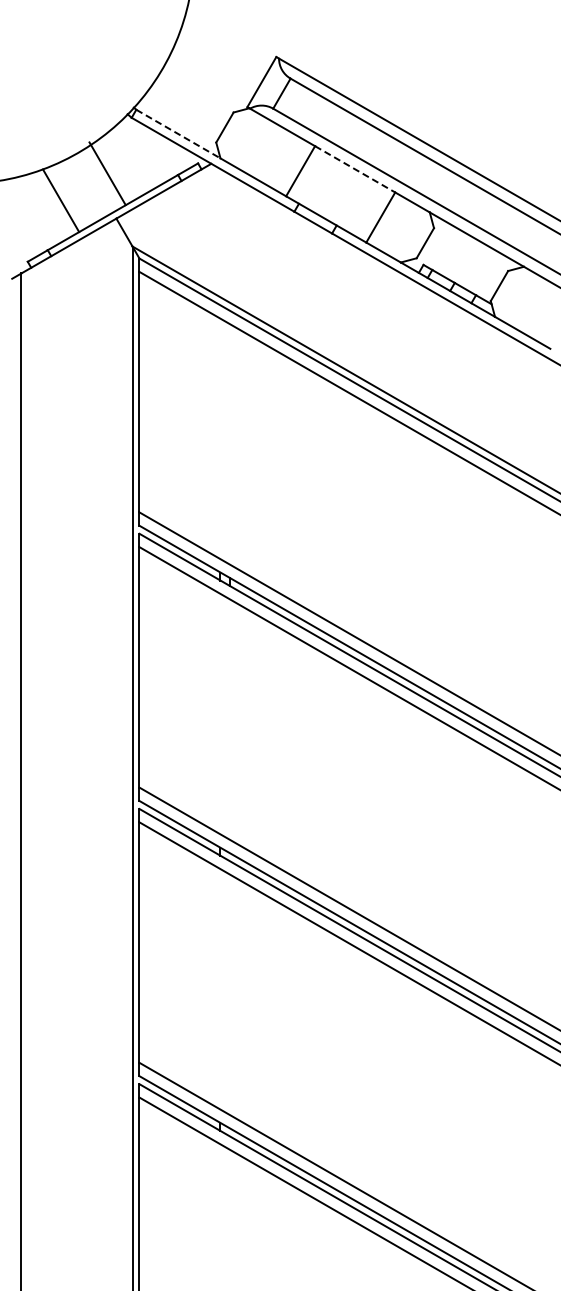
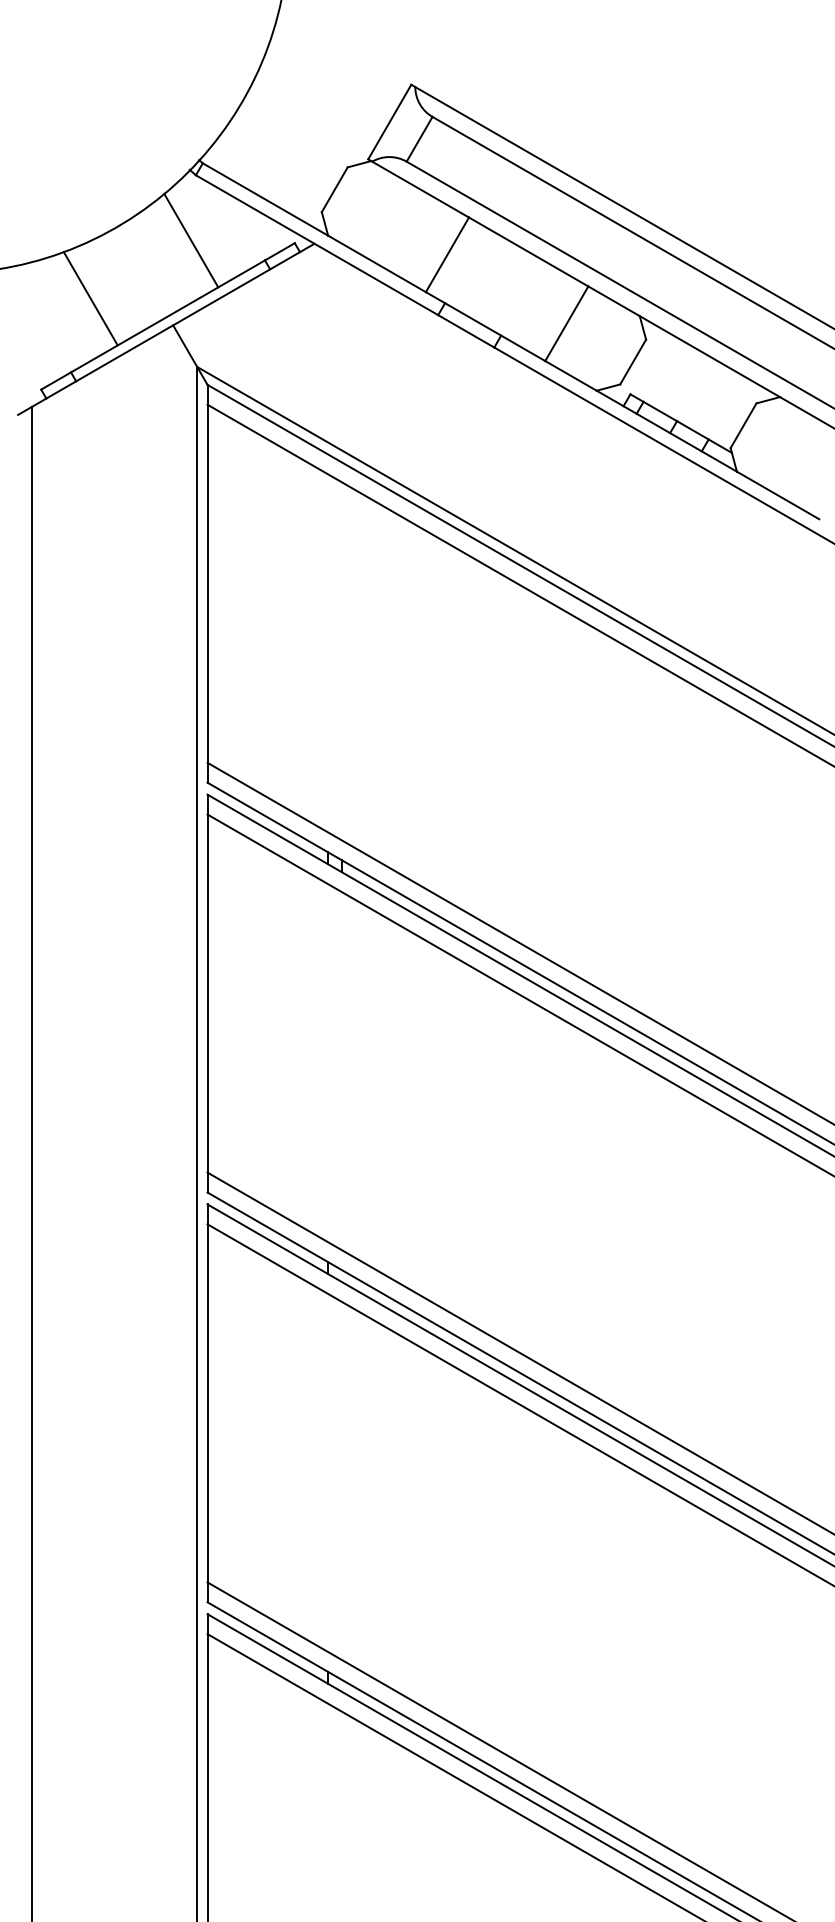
line: (178, 134) -> (265, 200), dashed -> solid
line: (355, 169) -> (529, 252), dashed -> solid
line: (107, 173) -> (191, 240), moved

